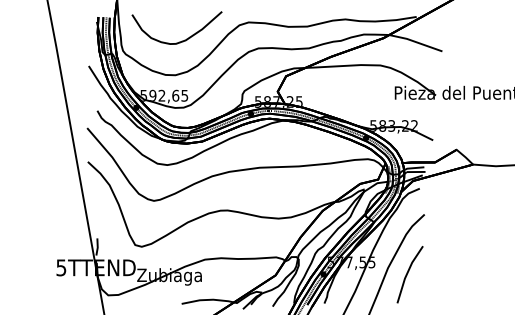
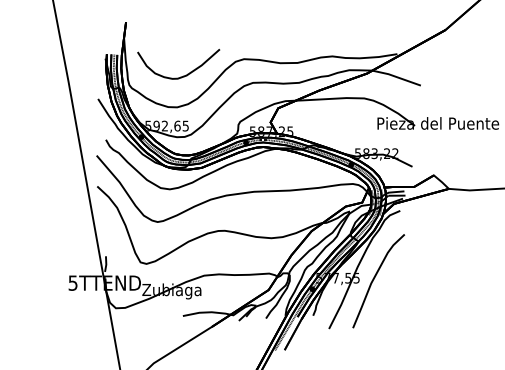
line: (408, 274) -> (389, 289), removed

